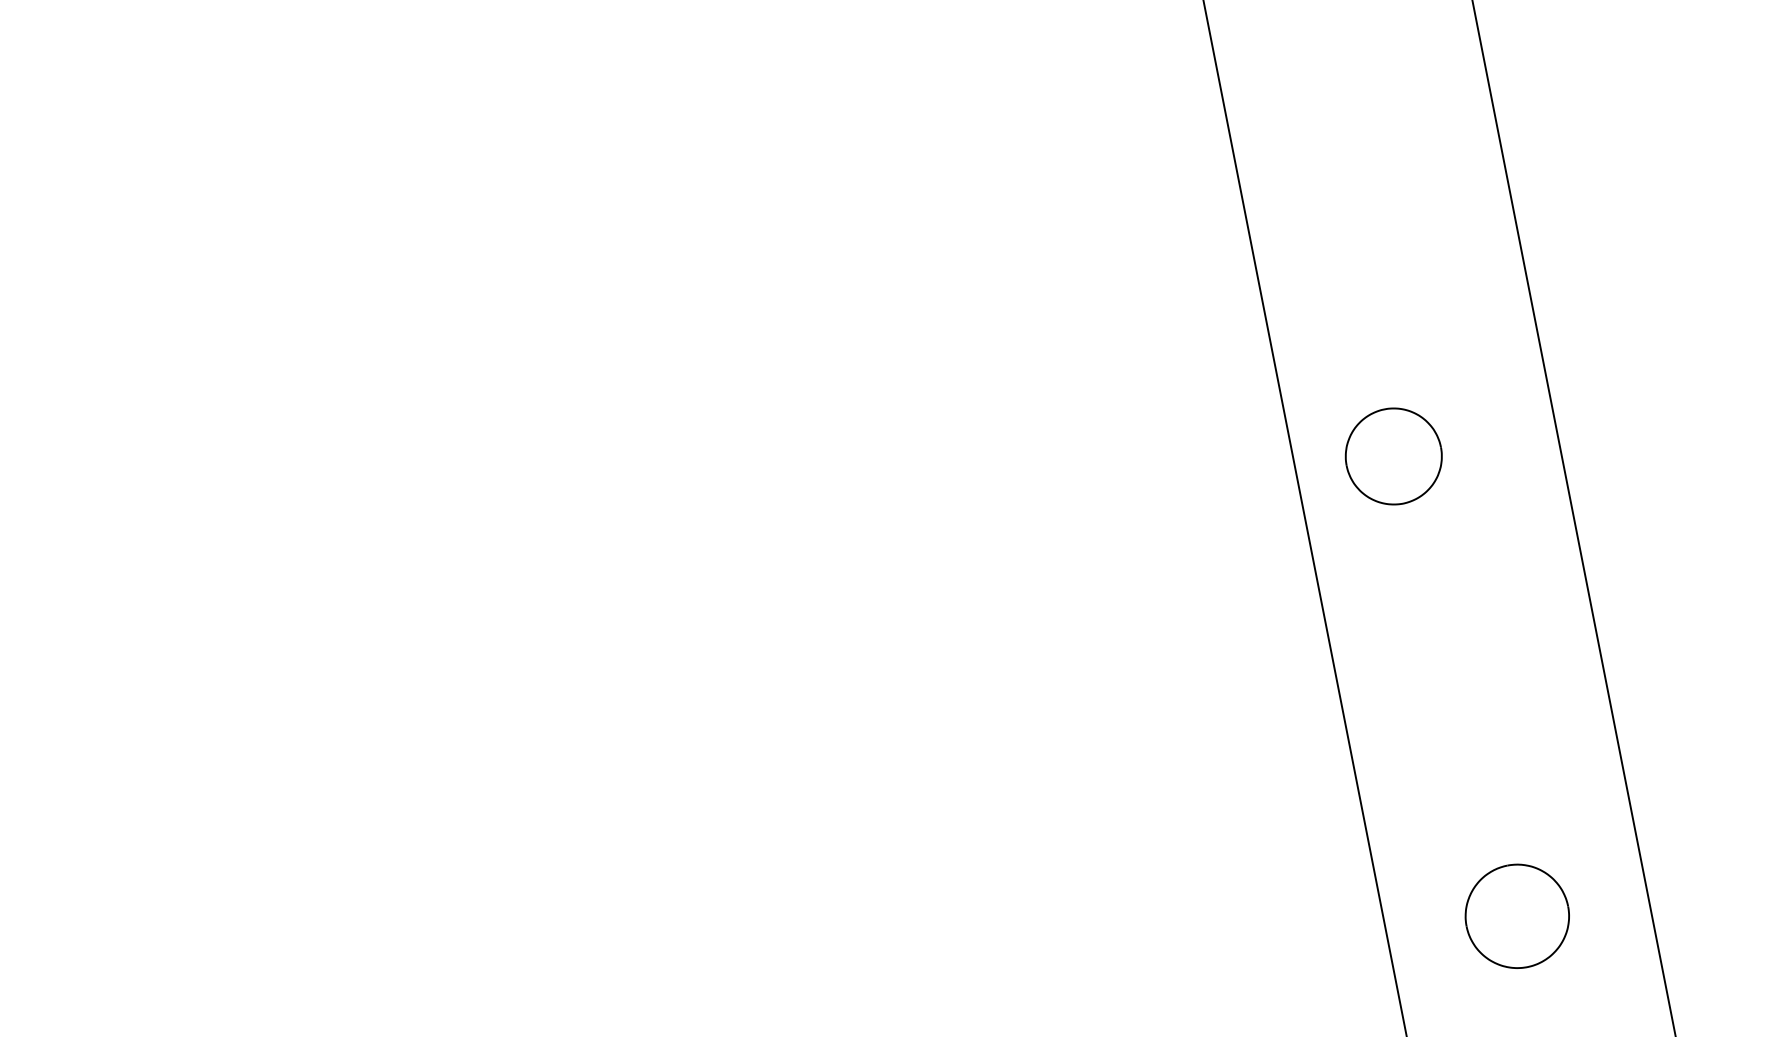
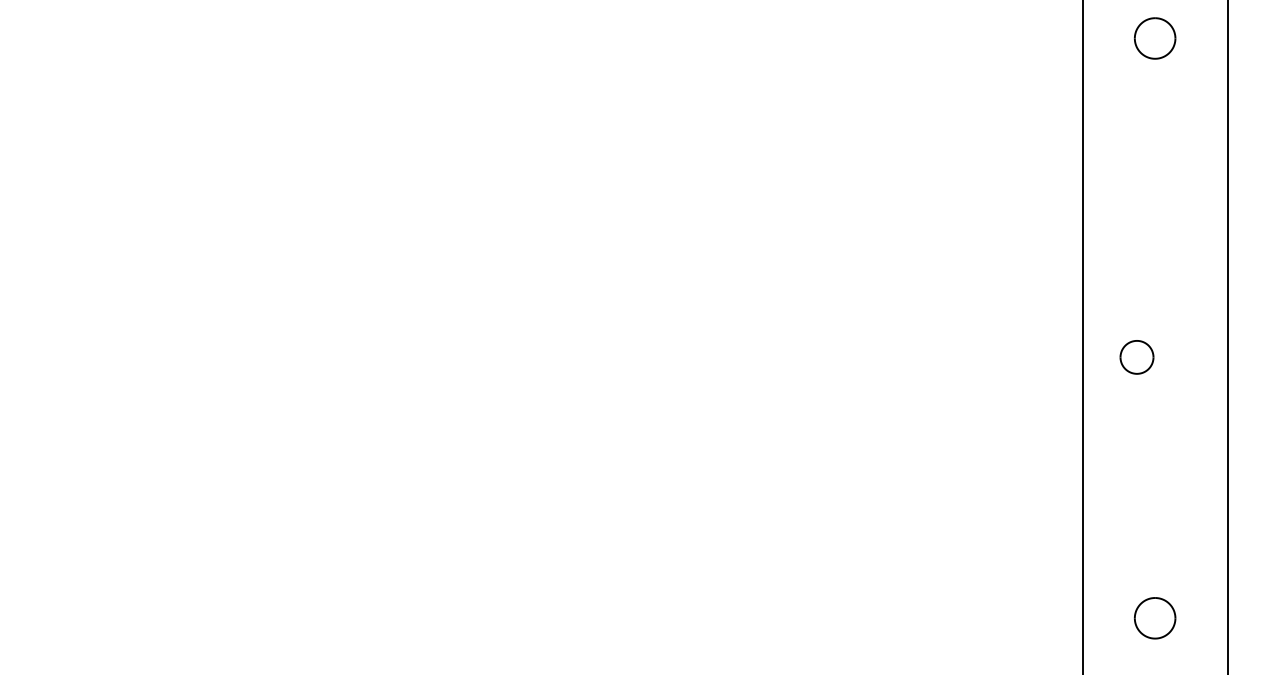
part: (1392, 457) -> (1136, 357), size x0.62
part: (1518, 916) -> (1155, 618), size x0.71

